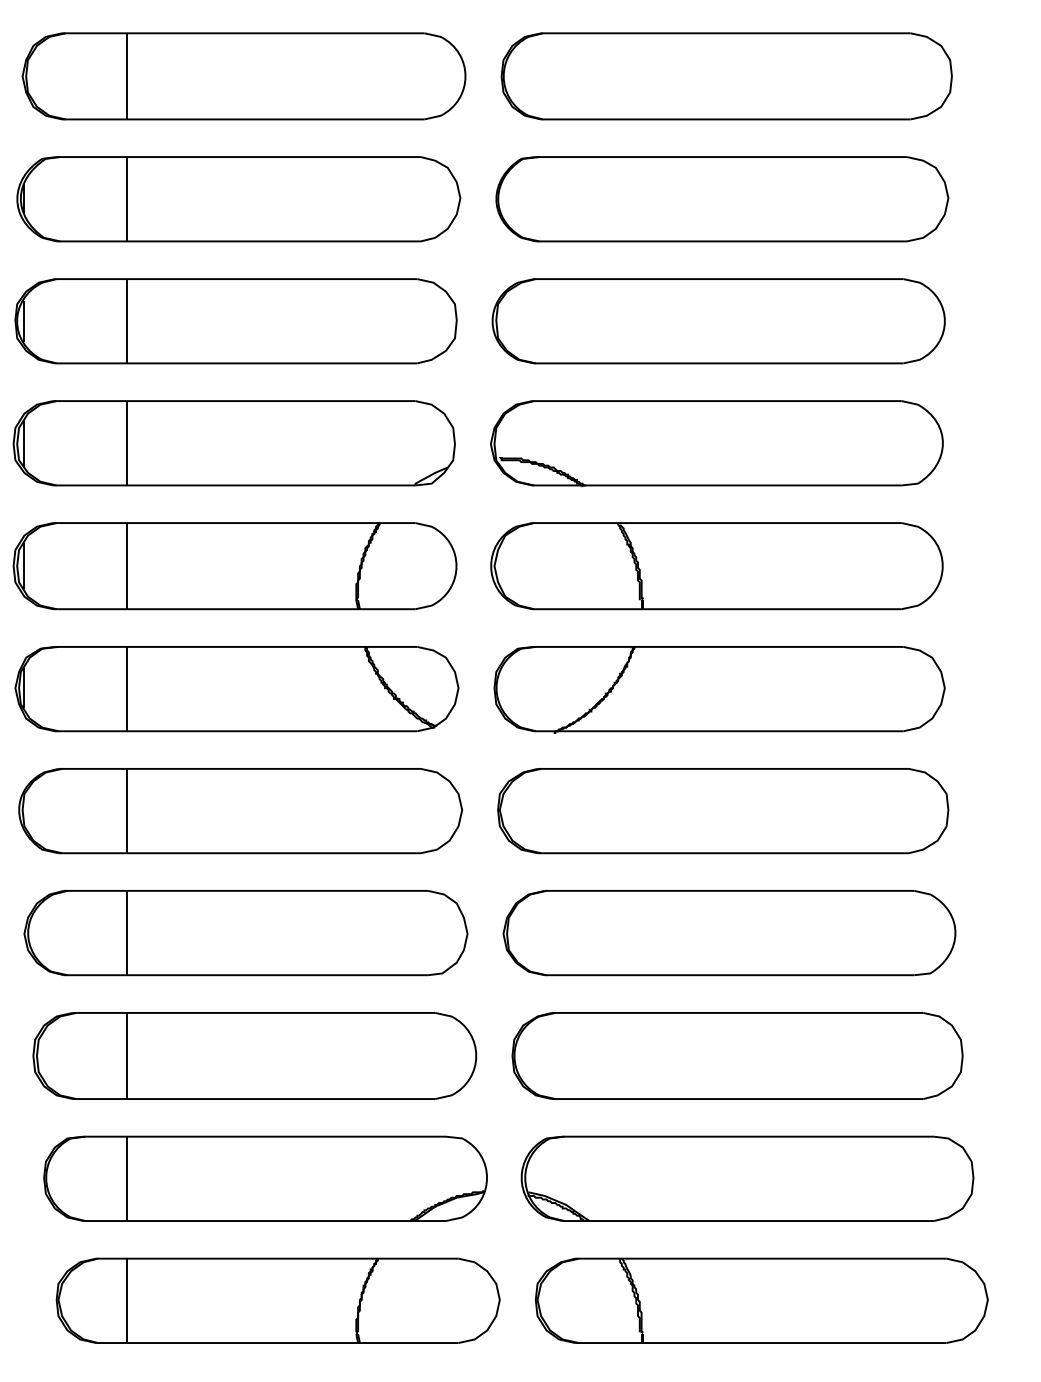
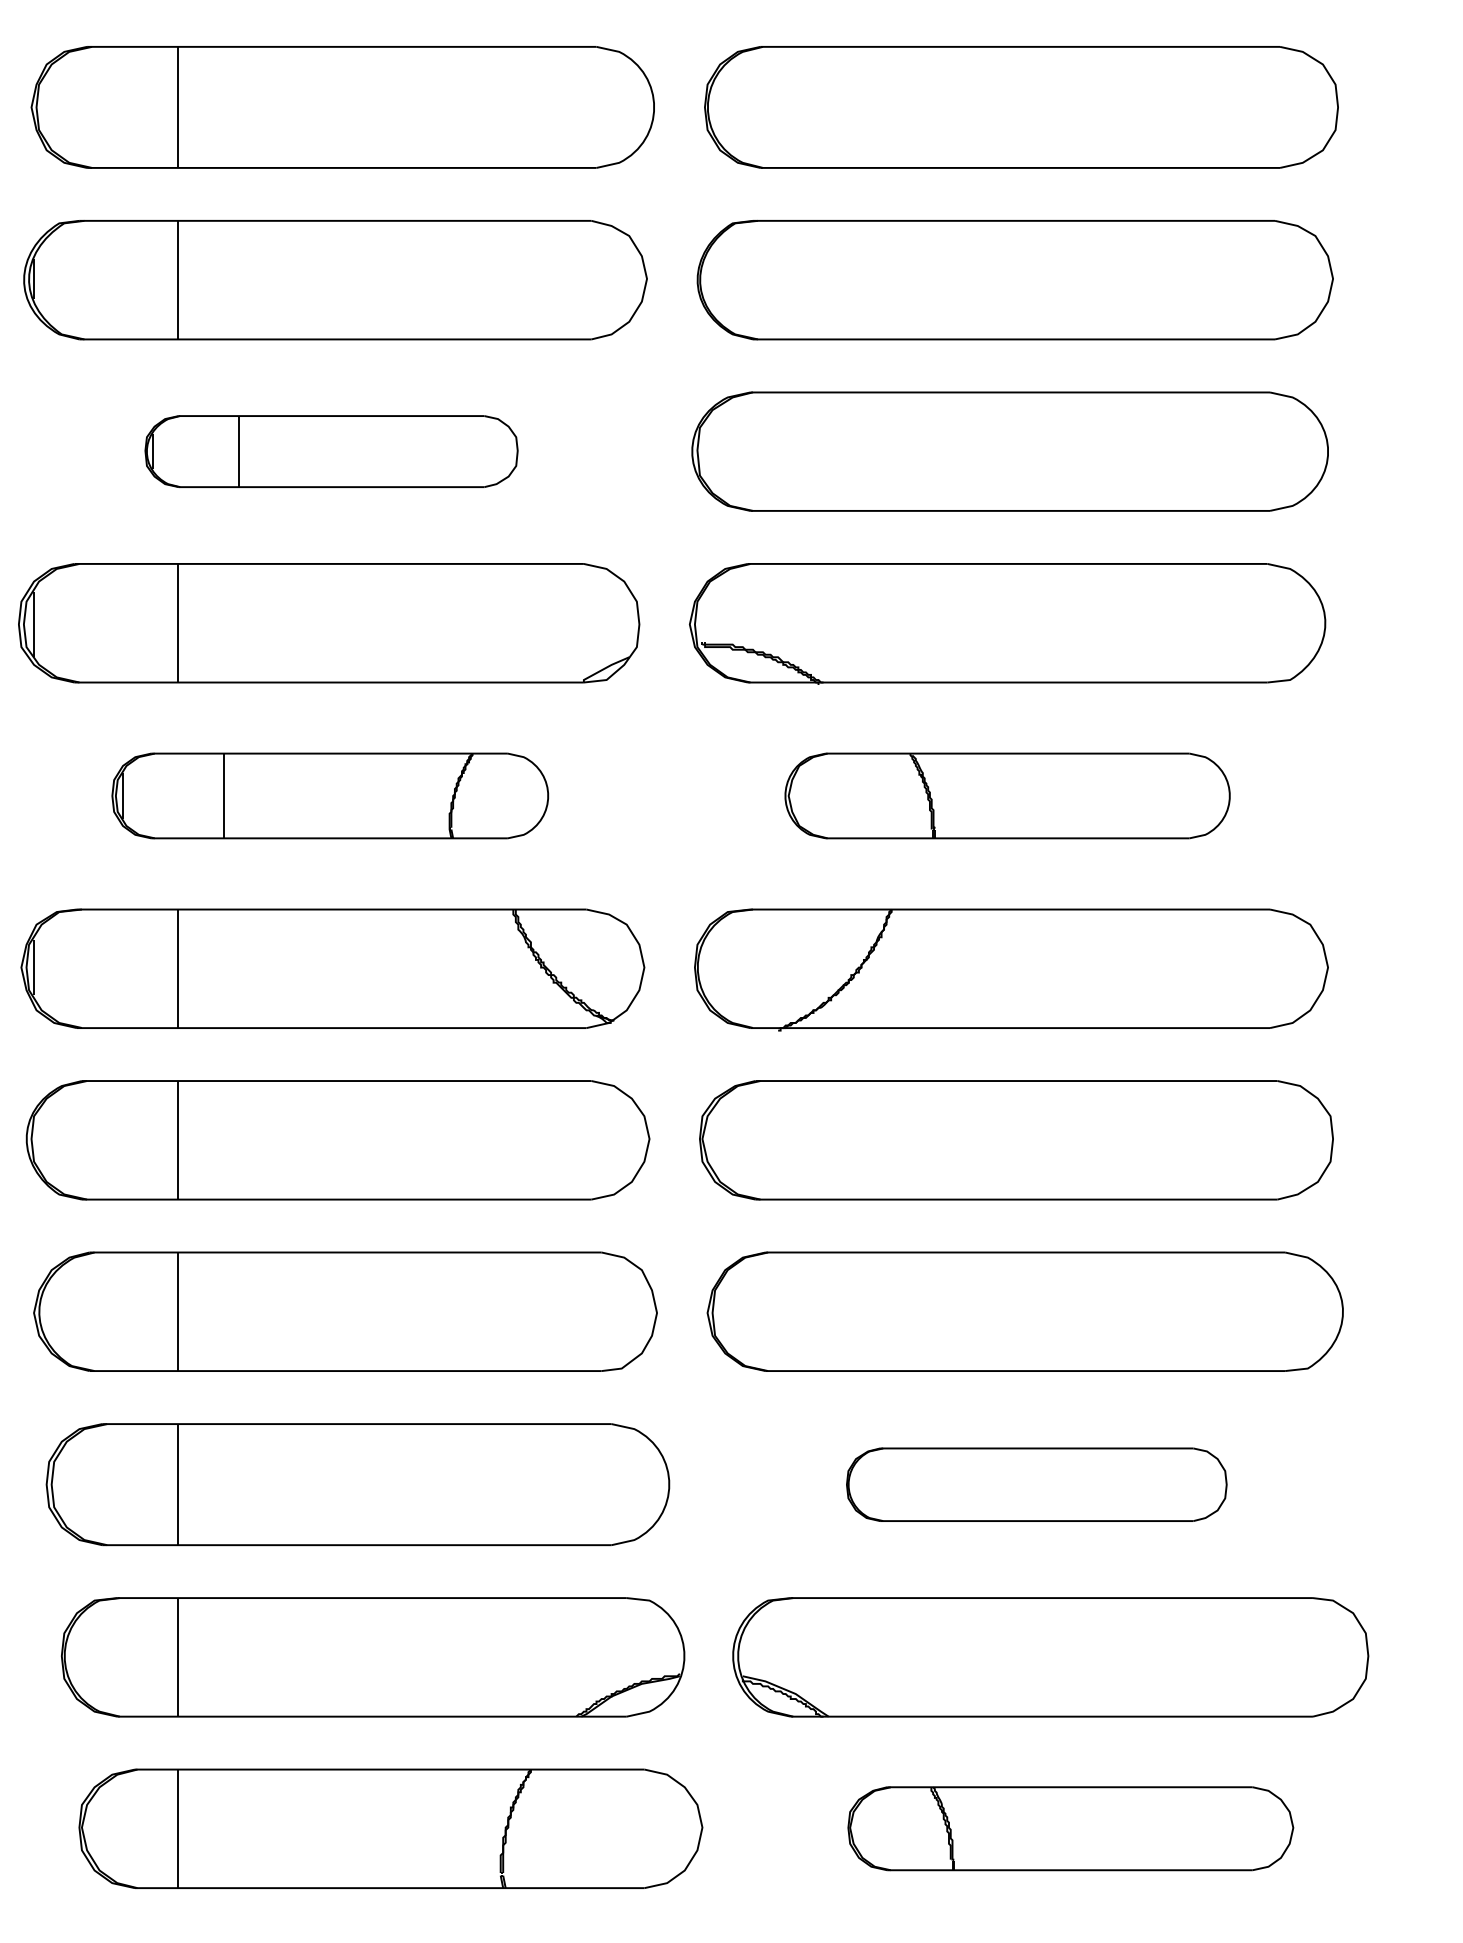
part: (235, 321) -> (331, 451), size x0.6
part: (235, 565) -> (330, 795), size x0.7
part: (716, 565) -> (1007, 795), size x0.7
part: (737, 1055) -> (1036, 1484), size x0.6
part: (761, 1300) -> (1070, 1828), size x0.7

